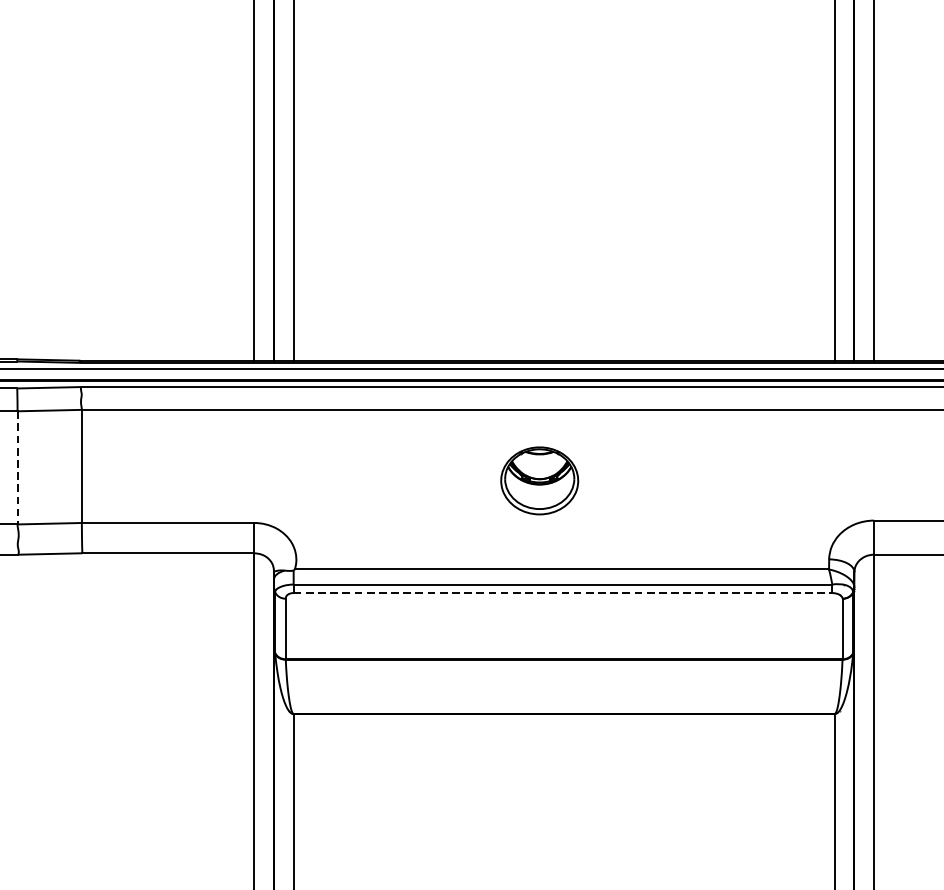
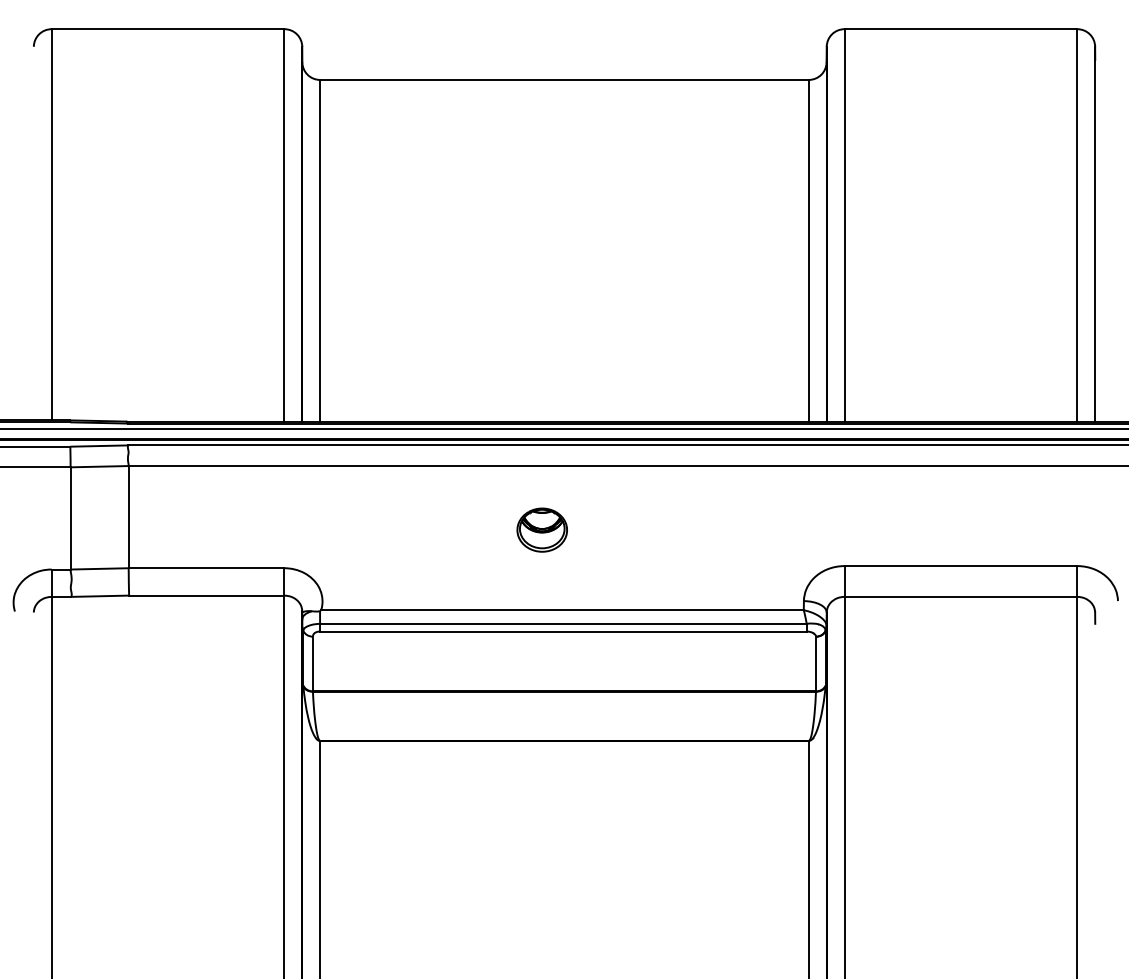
line: (17, 467) -> (70, 518), dashed -> solid
part: (538, 480) -> (541, 529), size x0.71
line: (563, 593) -> (563, 631), dashed -> solid

